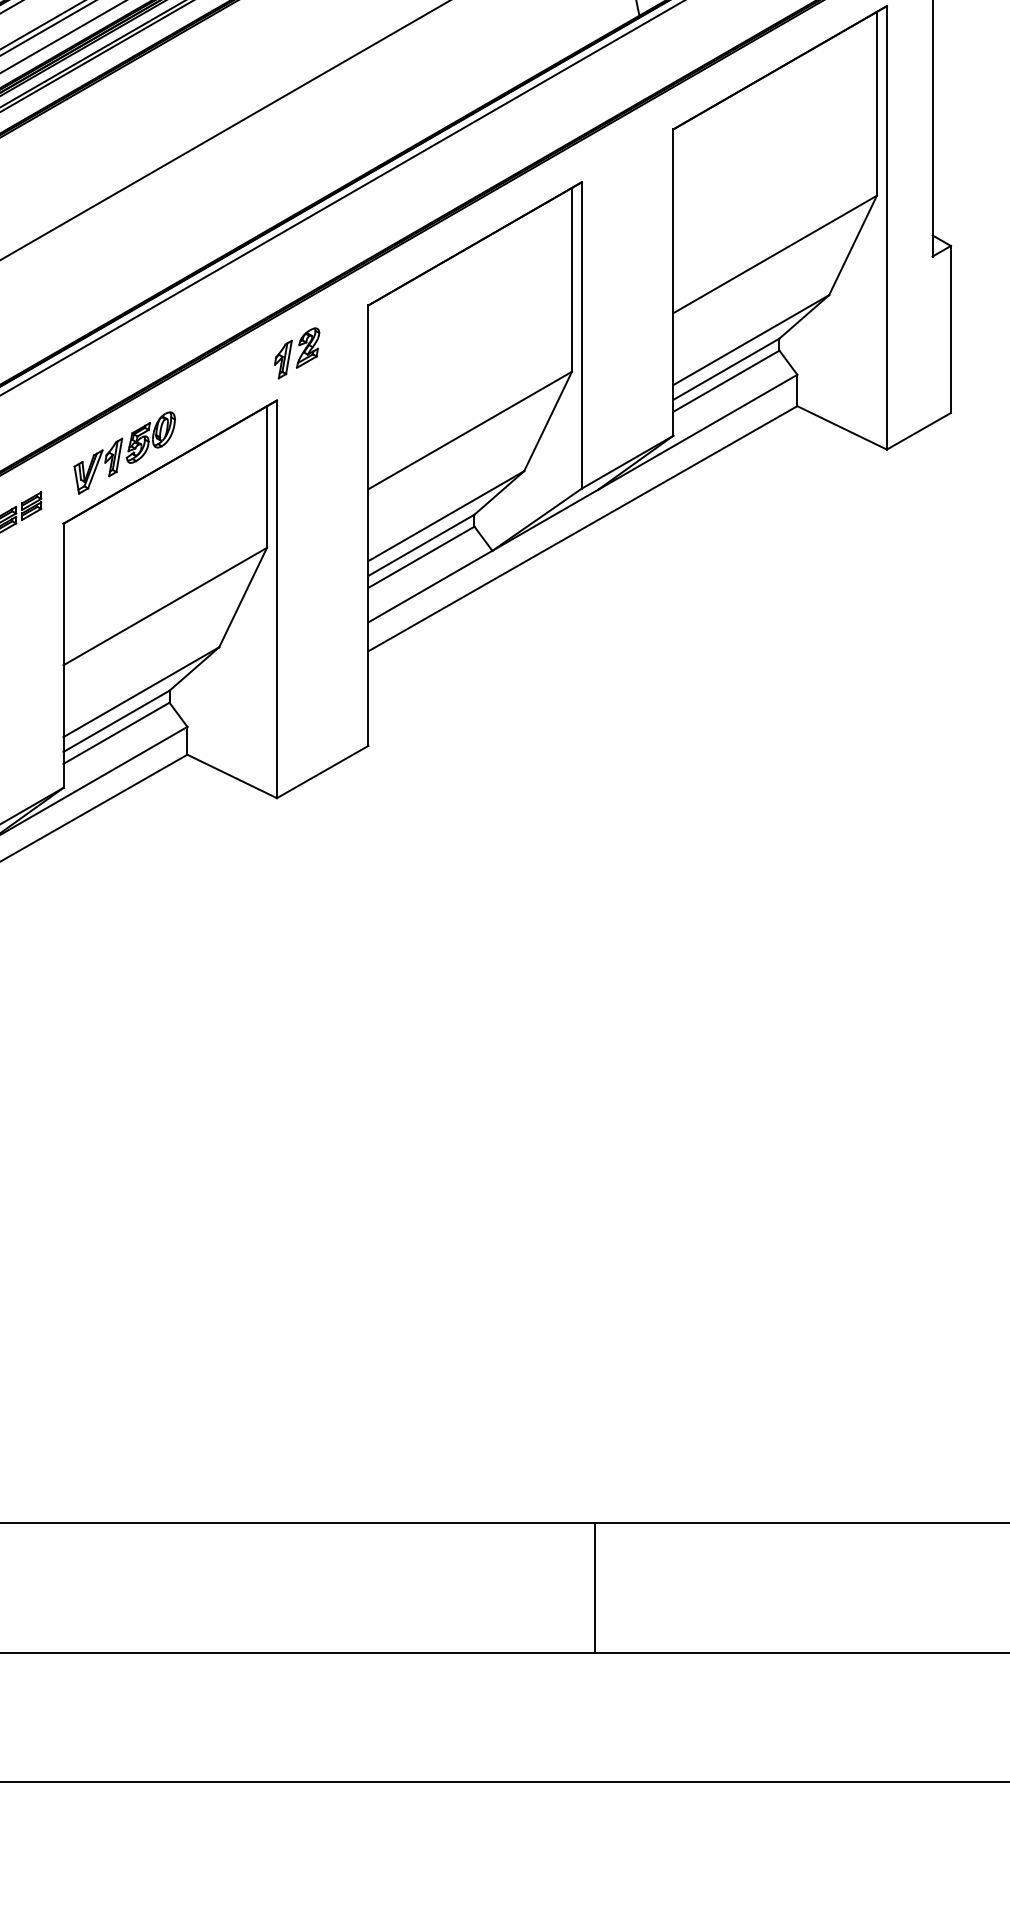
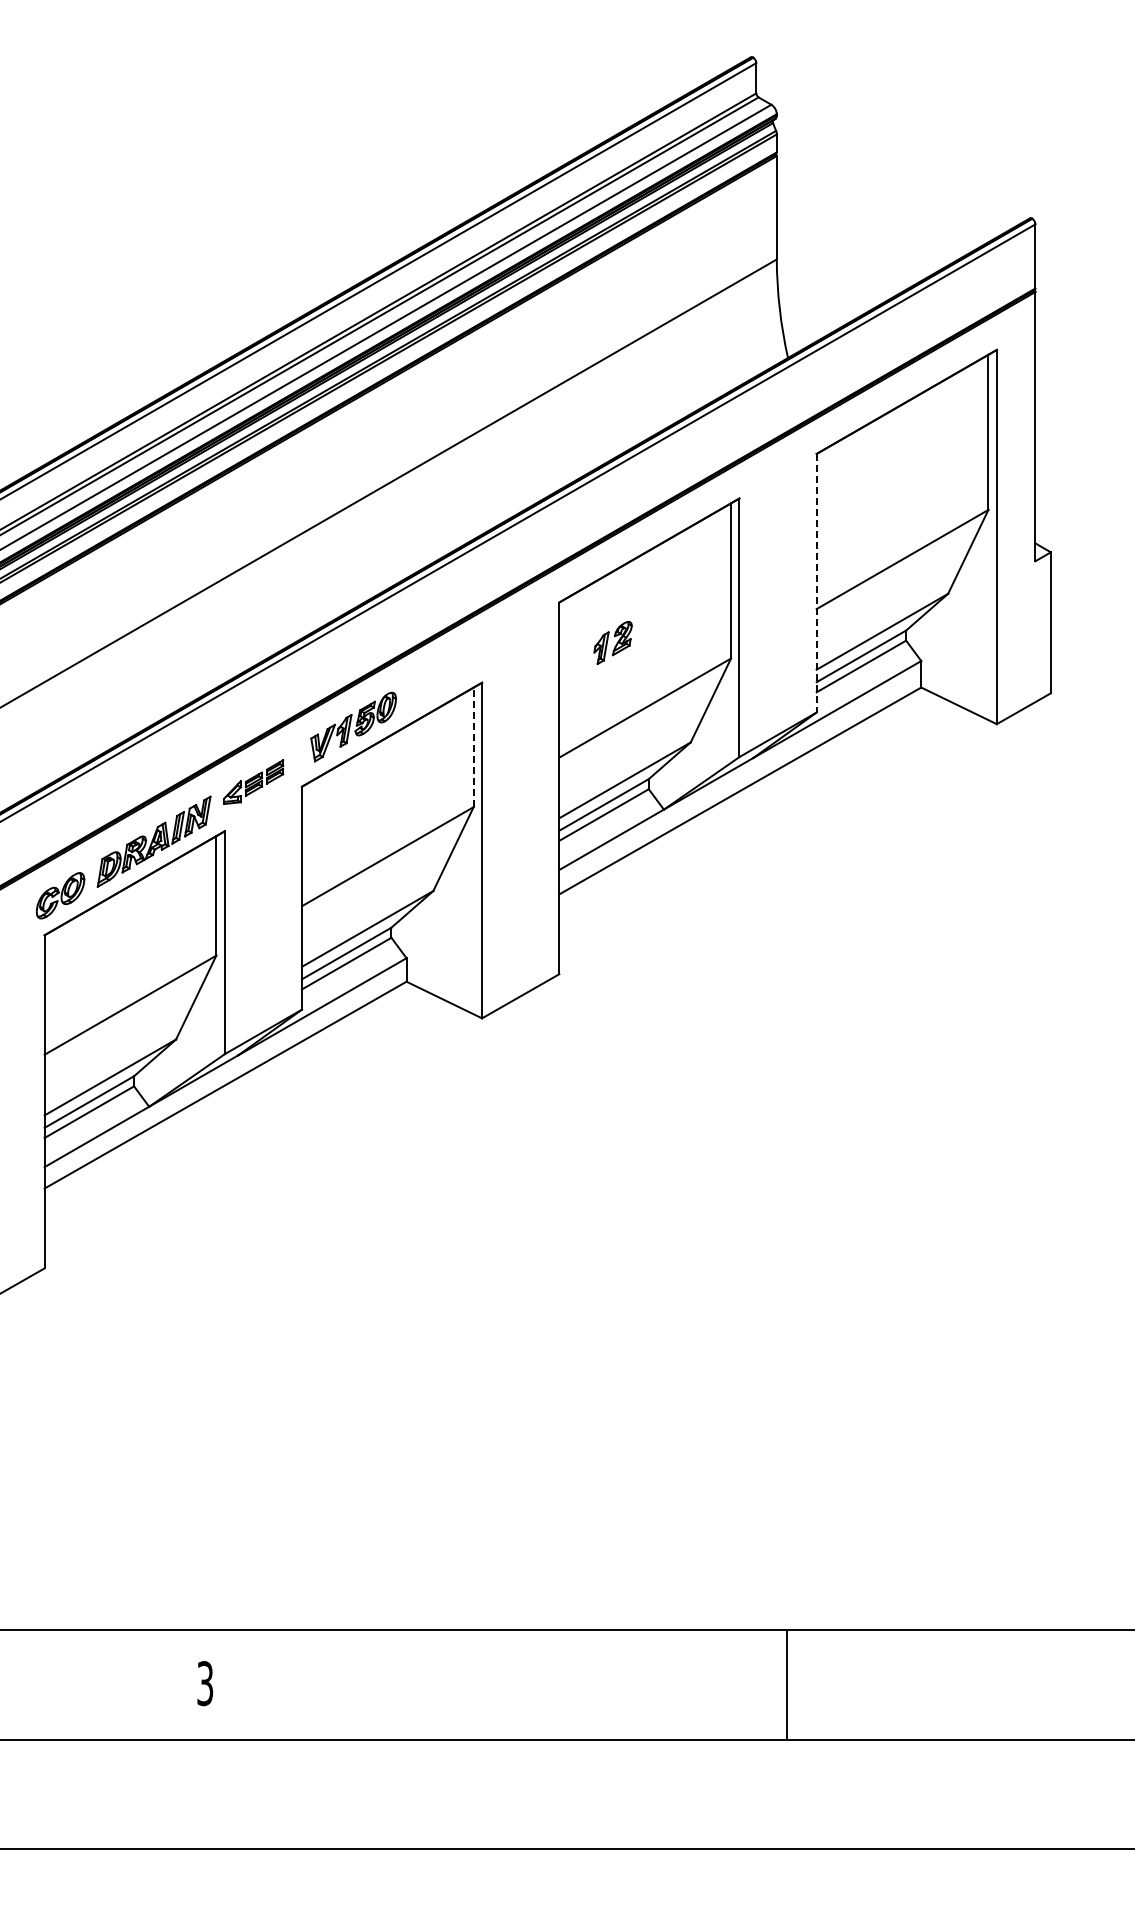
line: (673, 282) -> (816, 583), solid -> dashed
part: (296, 352) -> (612, 642), moved
line: (266, 477) -> (473, 747), solid -> dashed
line: (594, 1587) -> (787, 1684), moved

